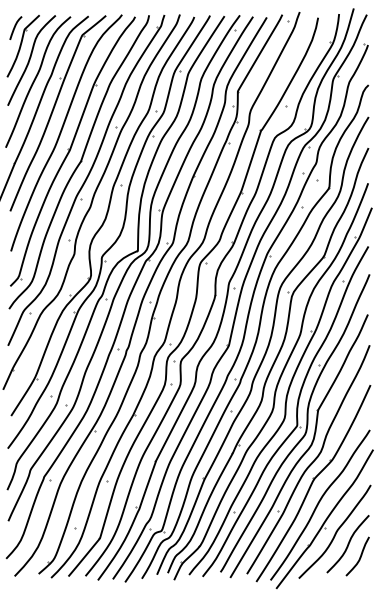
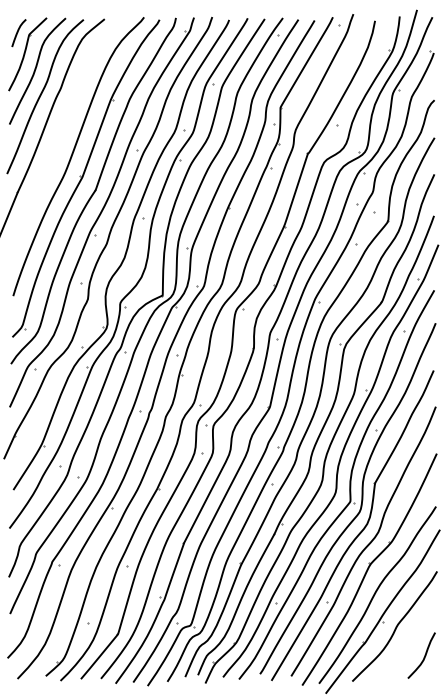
part: (57, 113) -> (68, 133), removed
curve: (348, 543) -> (410, 640), removed

